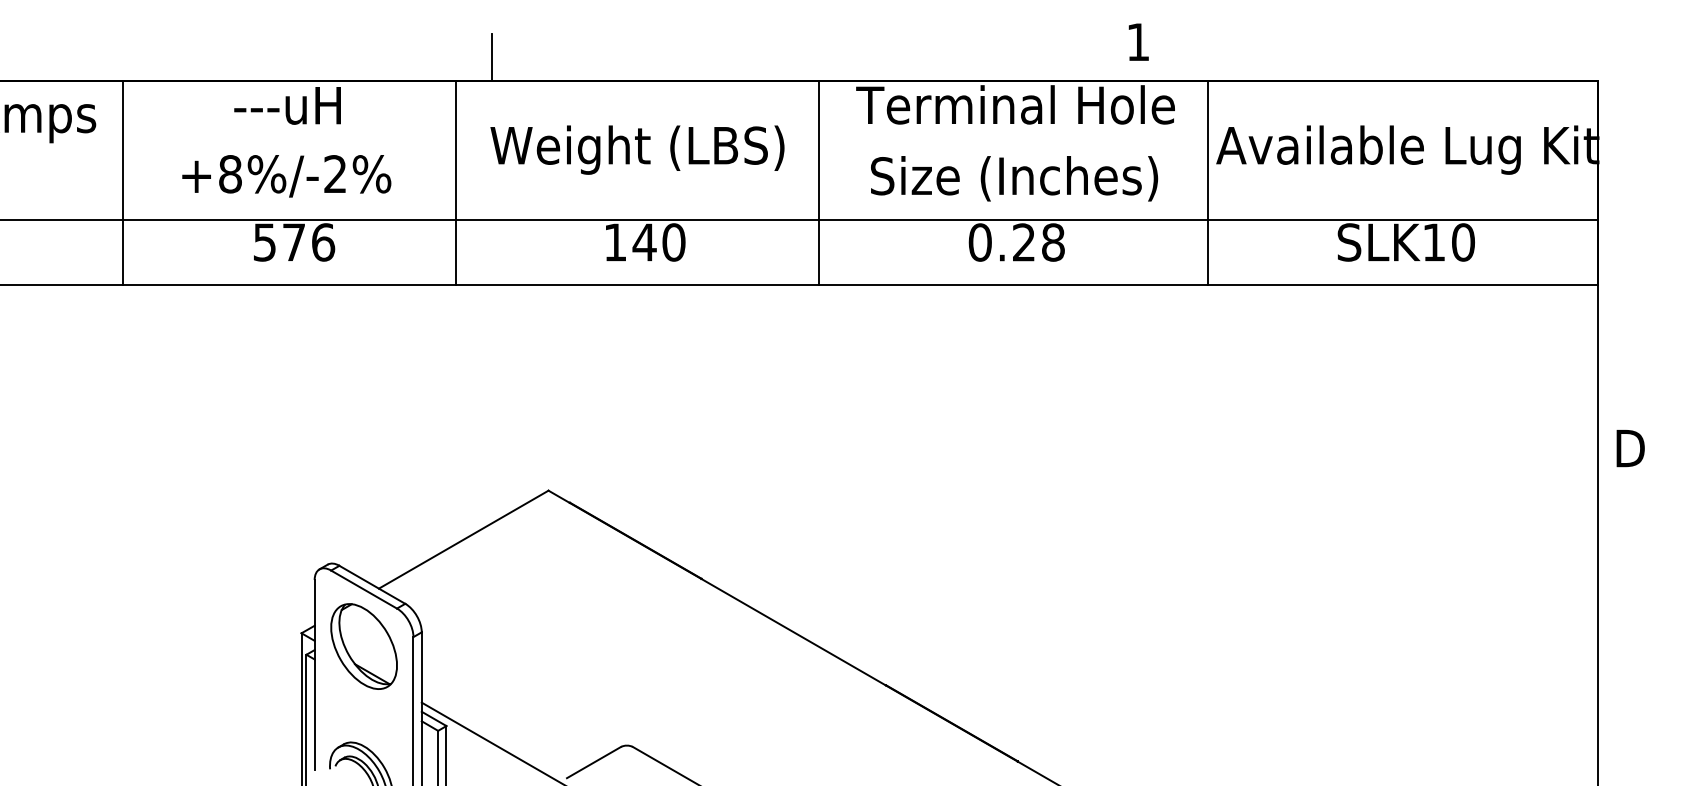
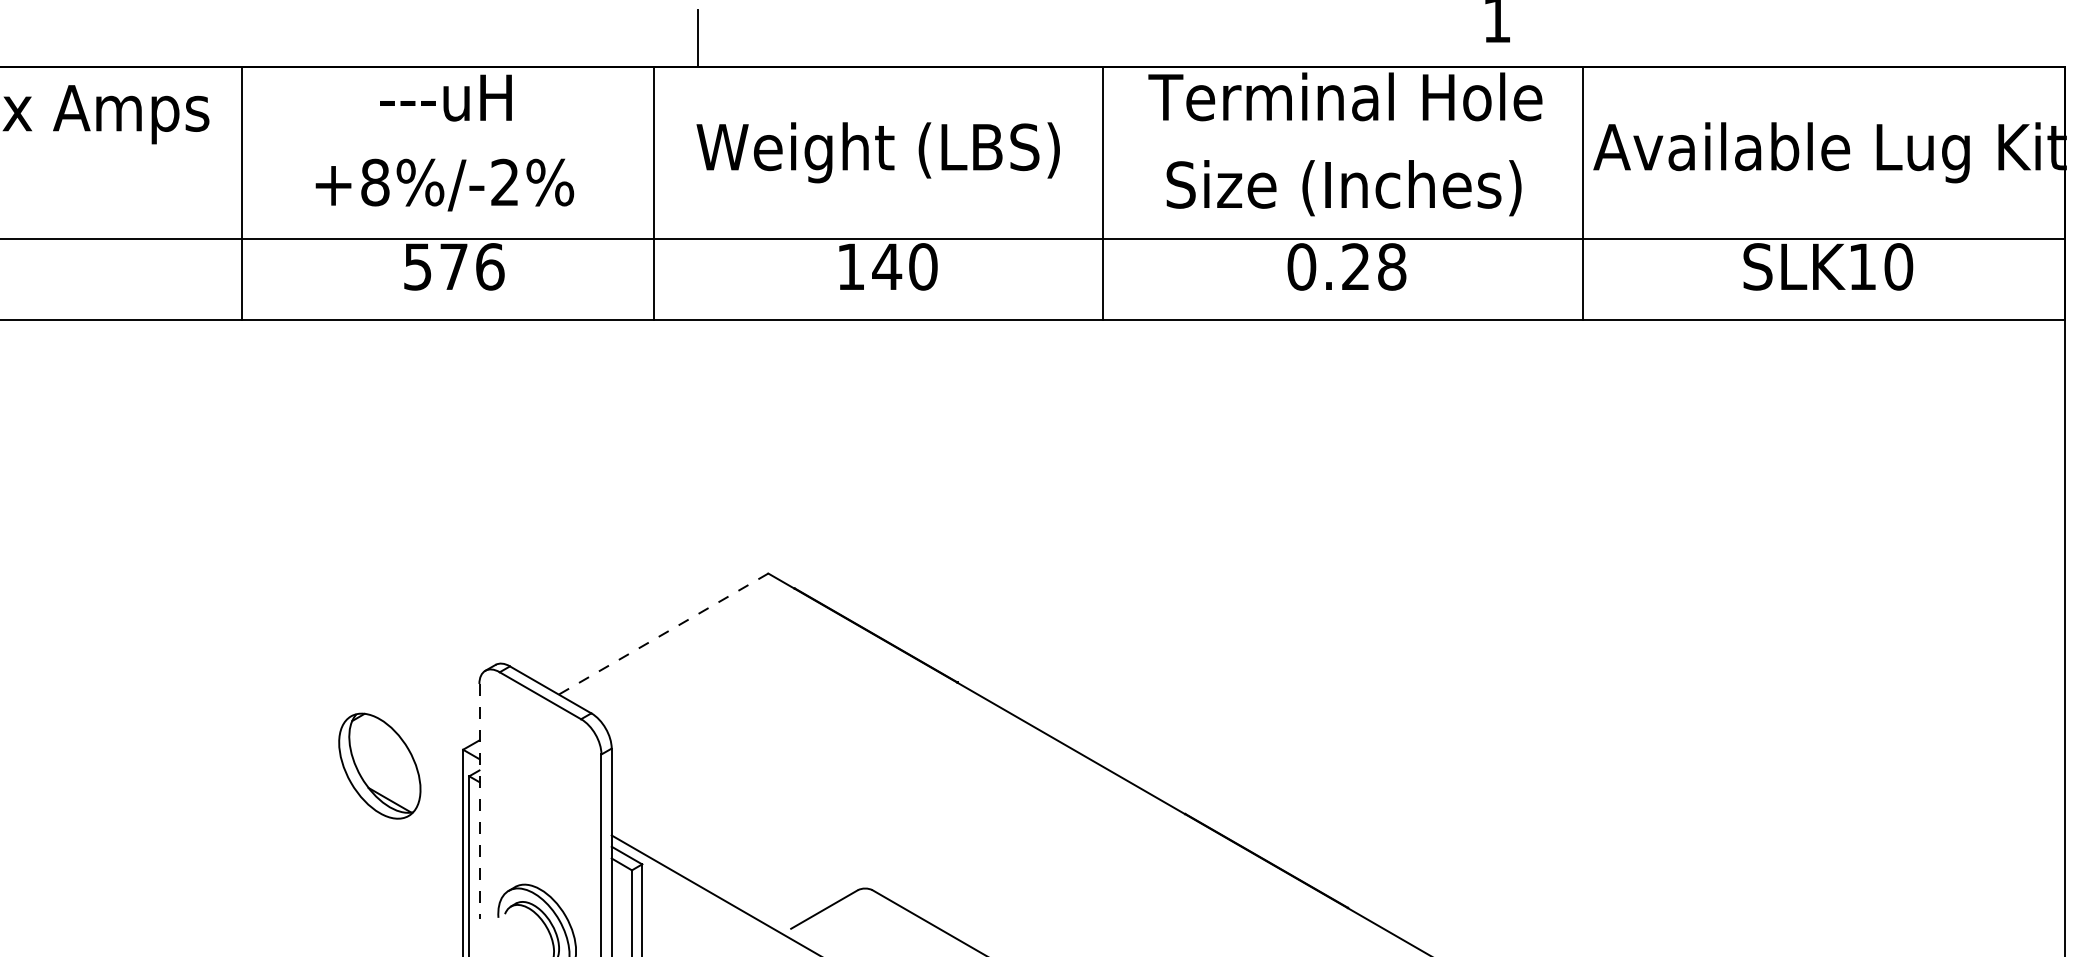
line: (463, 539) -> (663, 633), solid -> dashed
part: (363, 646) -> (379, 766), moved
line: (314, 675) -> (479, 801), solid -> dashed

